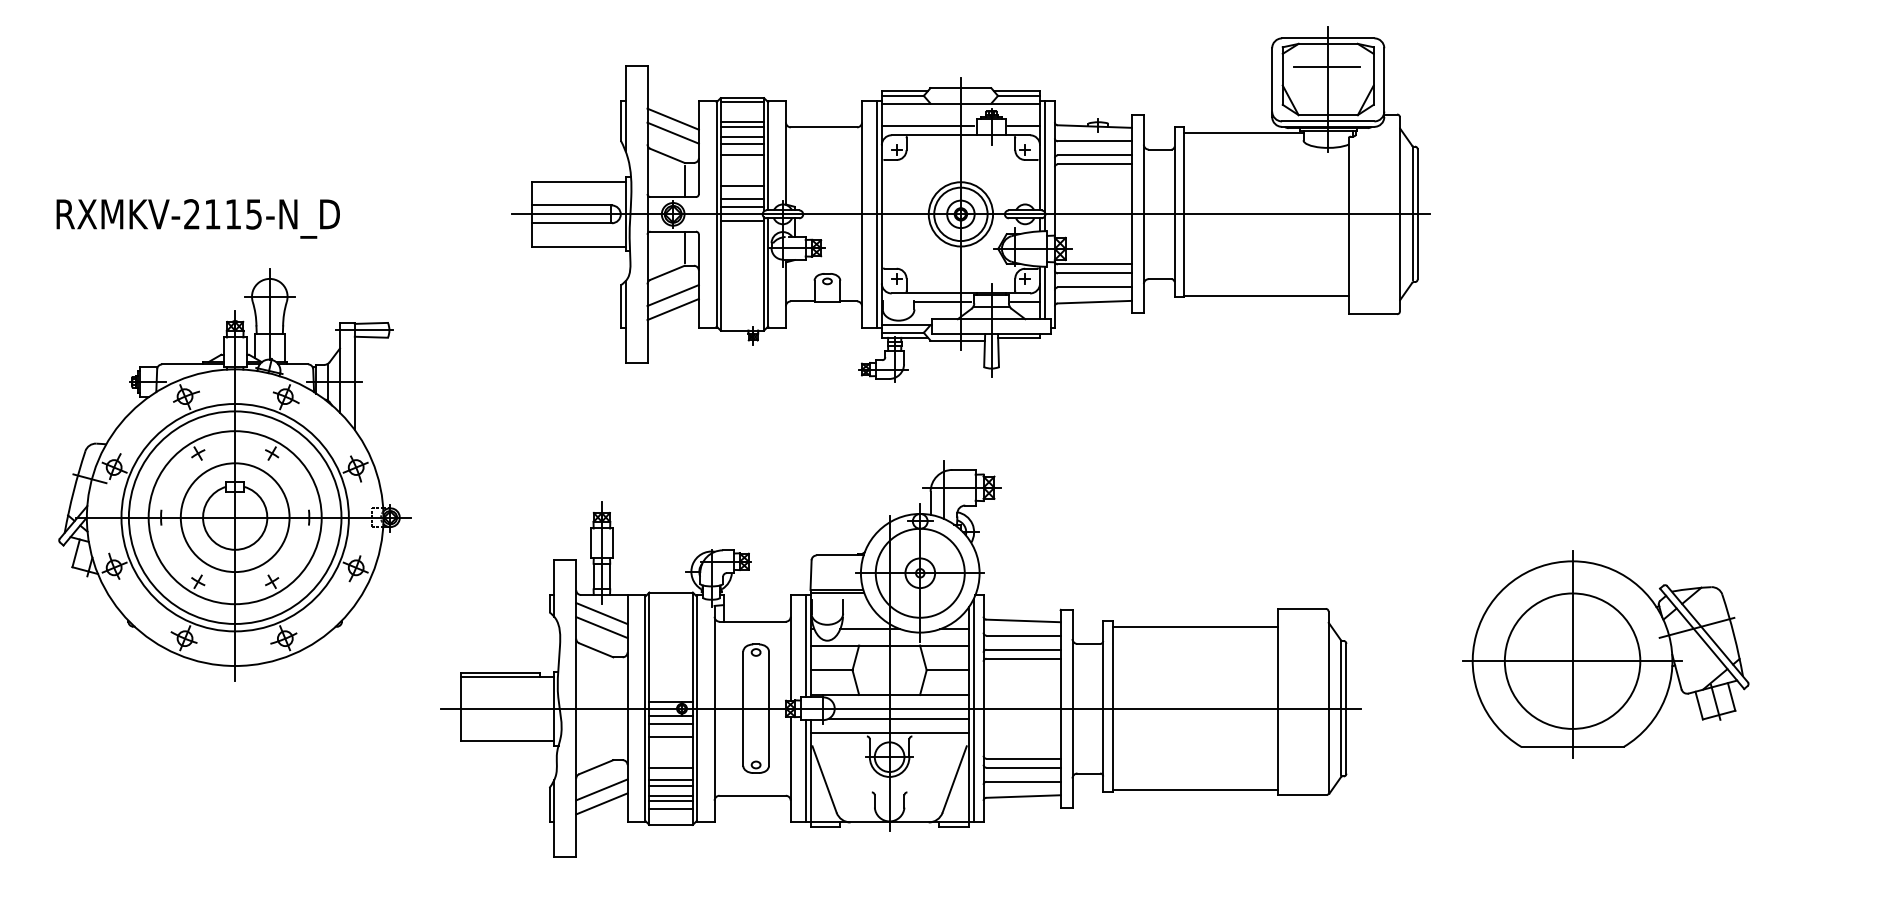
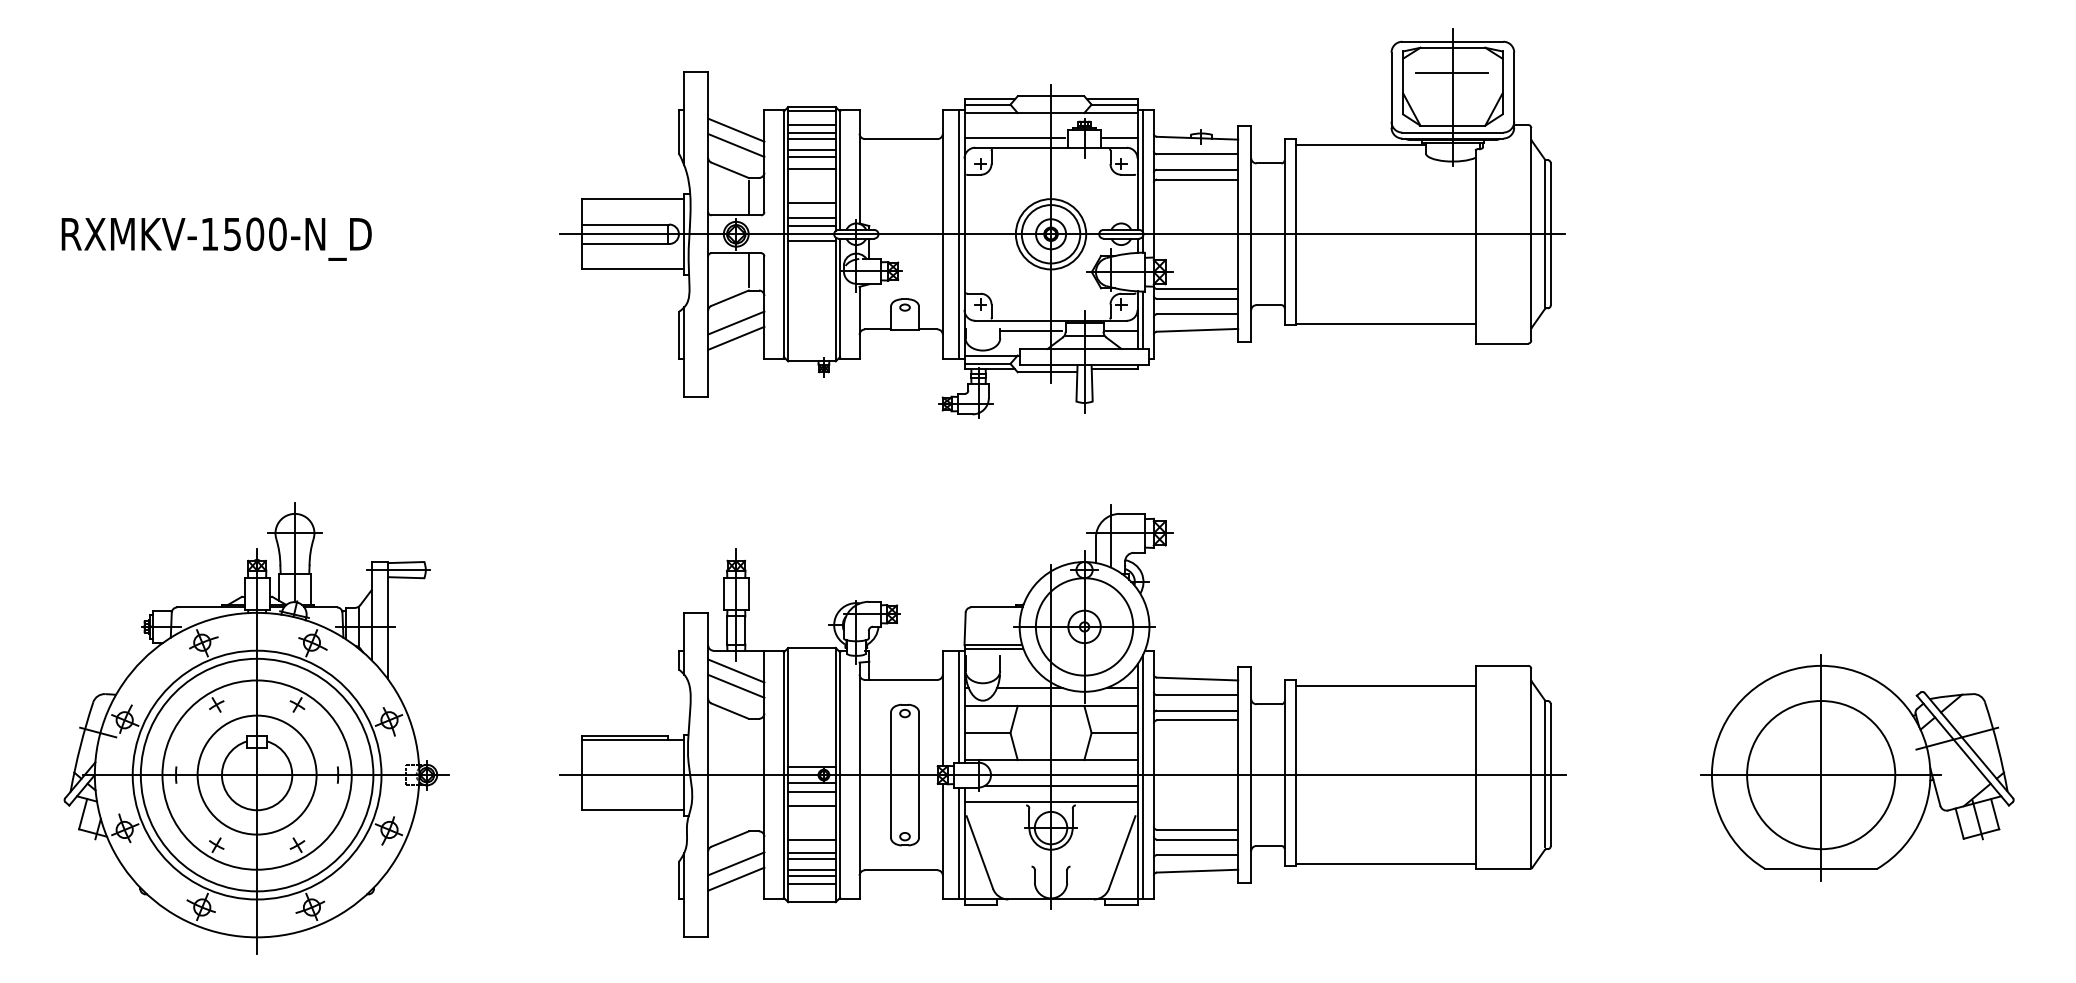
line: (741, 114) -> (811, 125), added
text: (222, 214) -> (243, 234), RXMKV-2115-N_D -> RXMKV-1500-N_D
part: (234, 475) -> (256, 728), moved
part: (1605, 654) -> (1857, 767), moved
part: (900, 658) -> (1062, 720), moved

